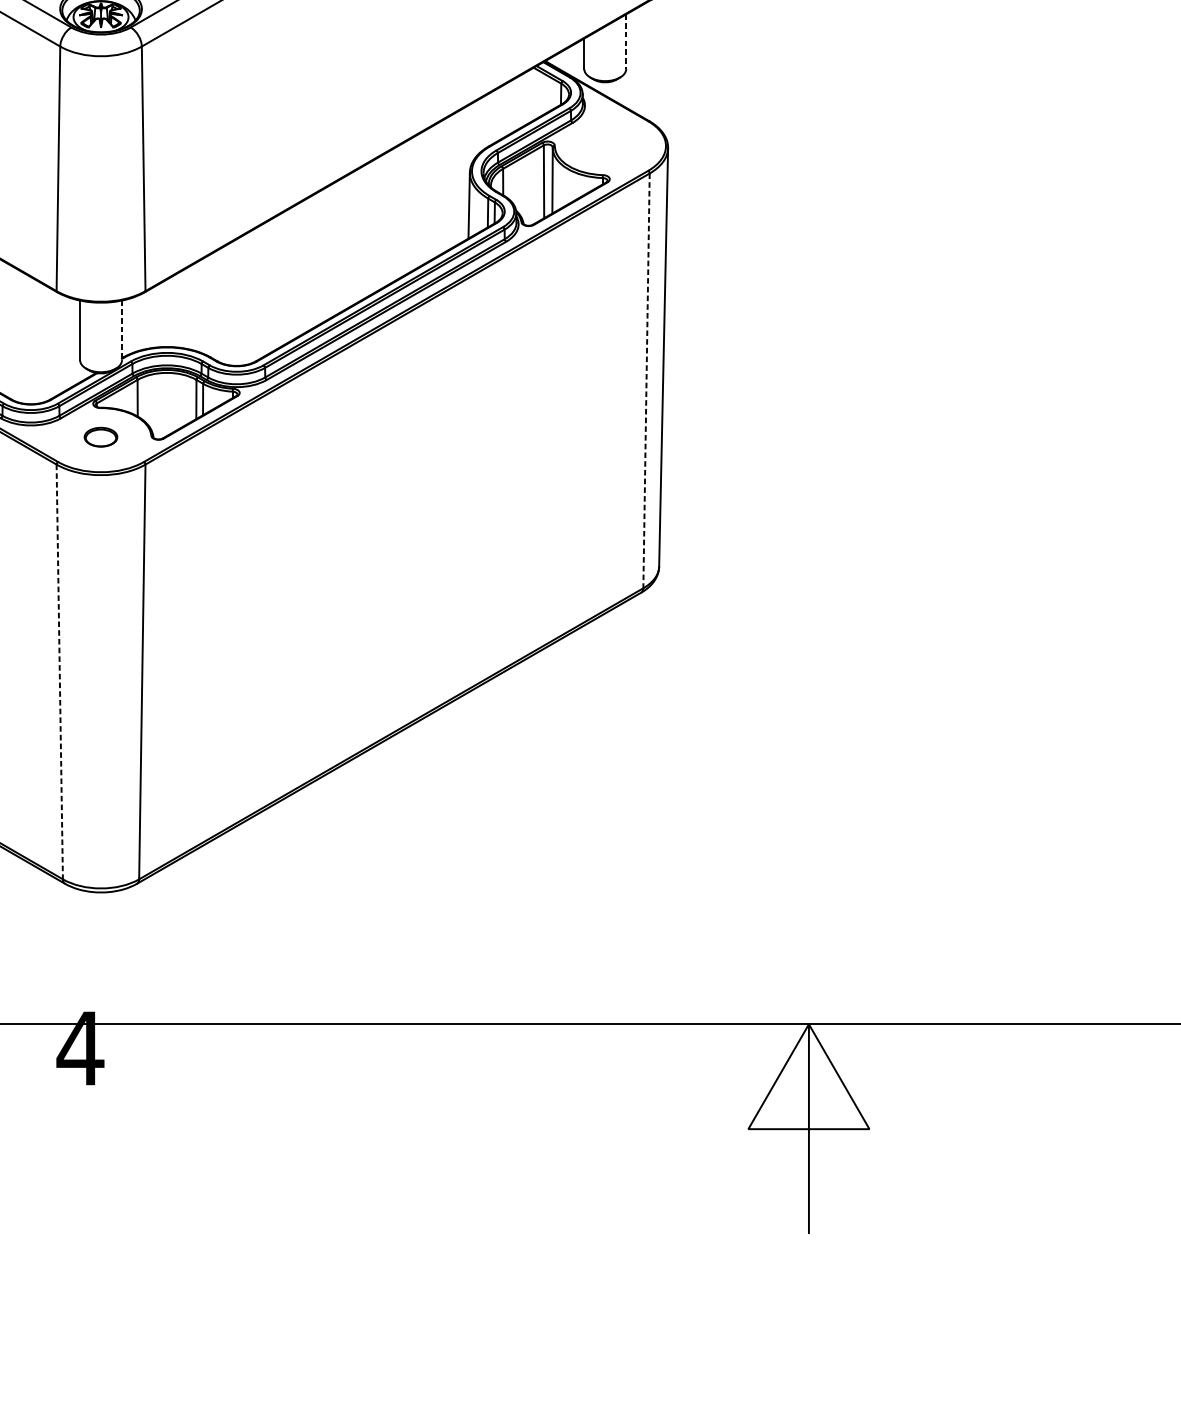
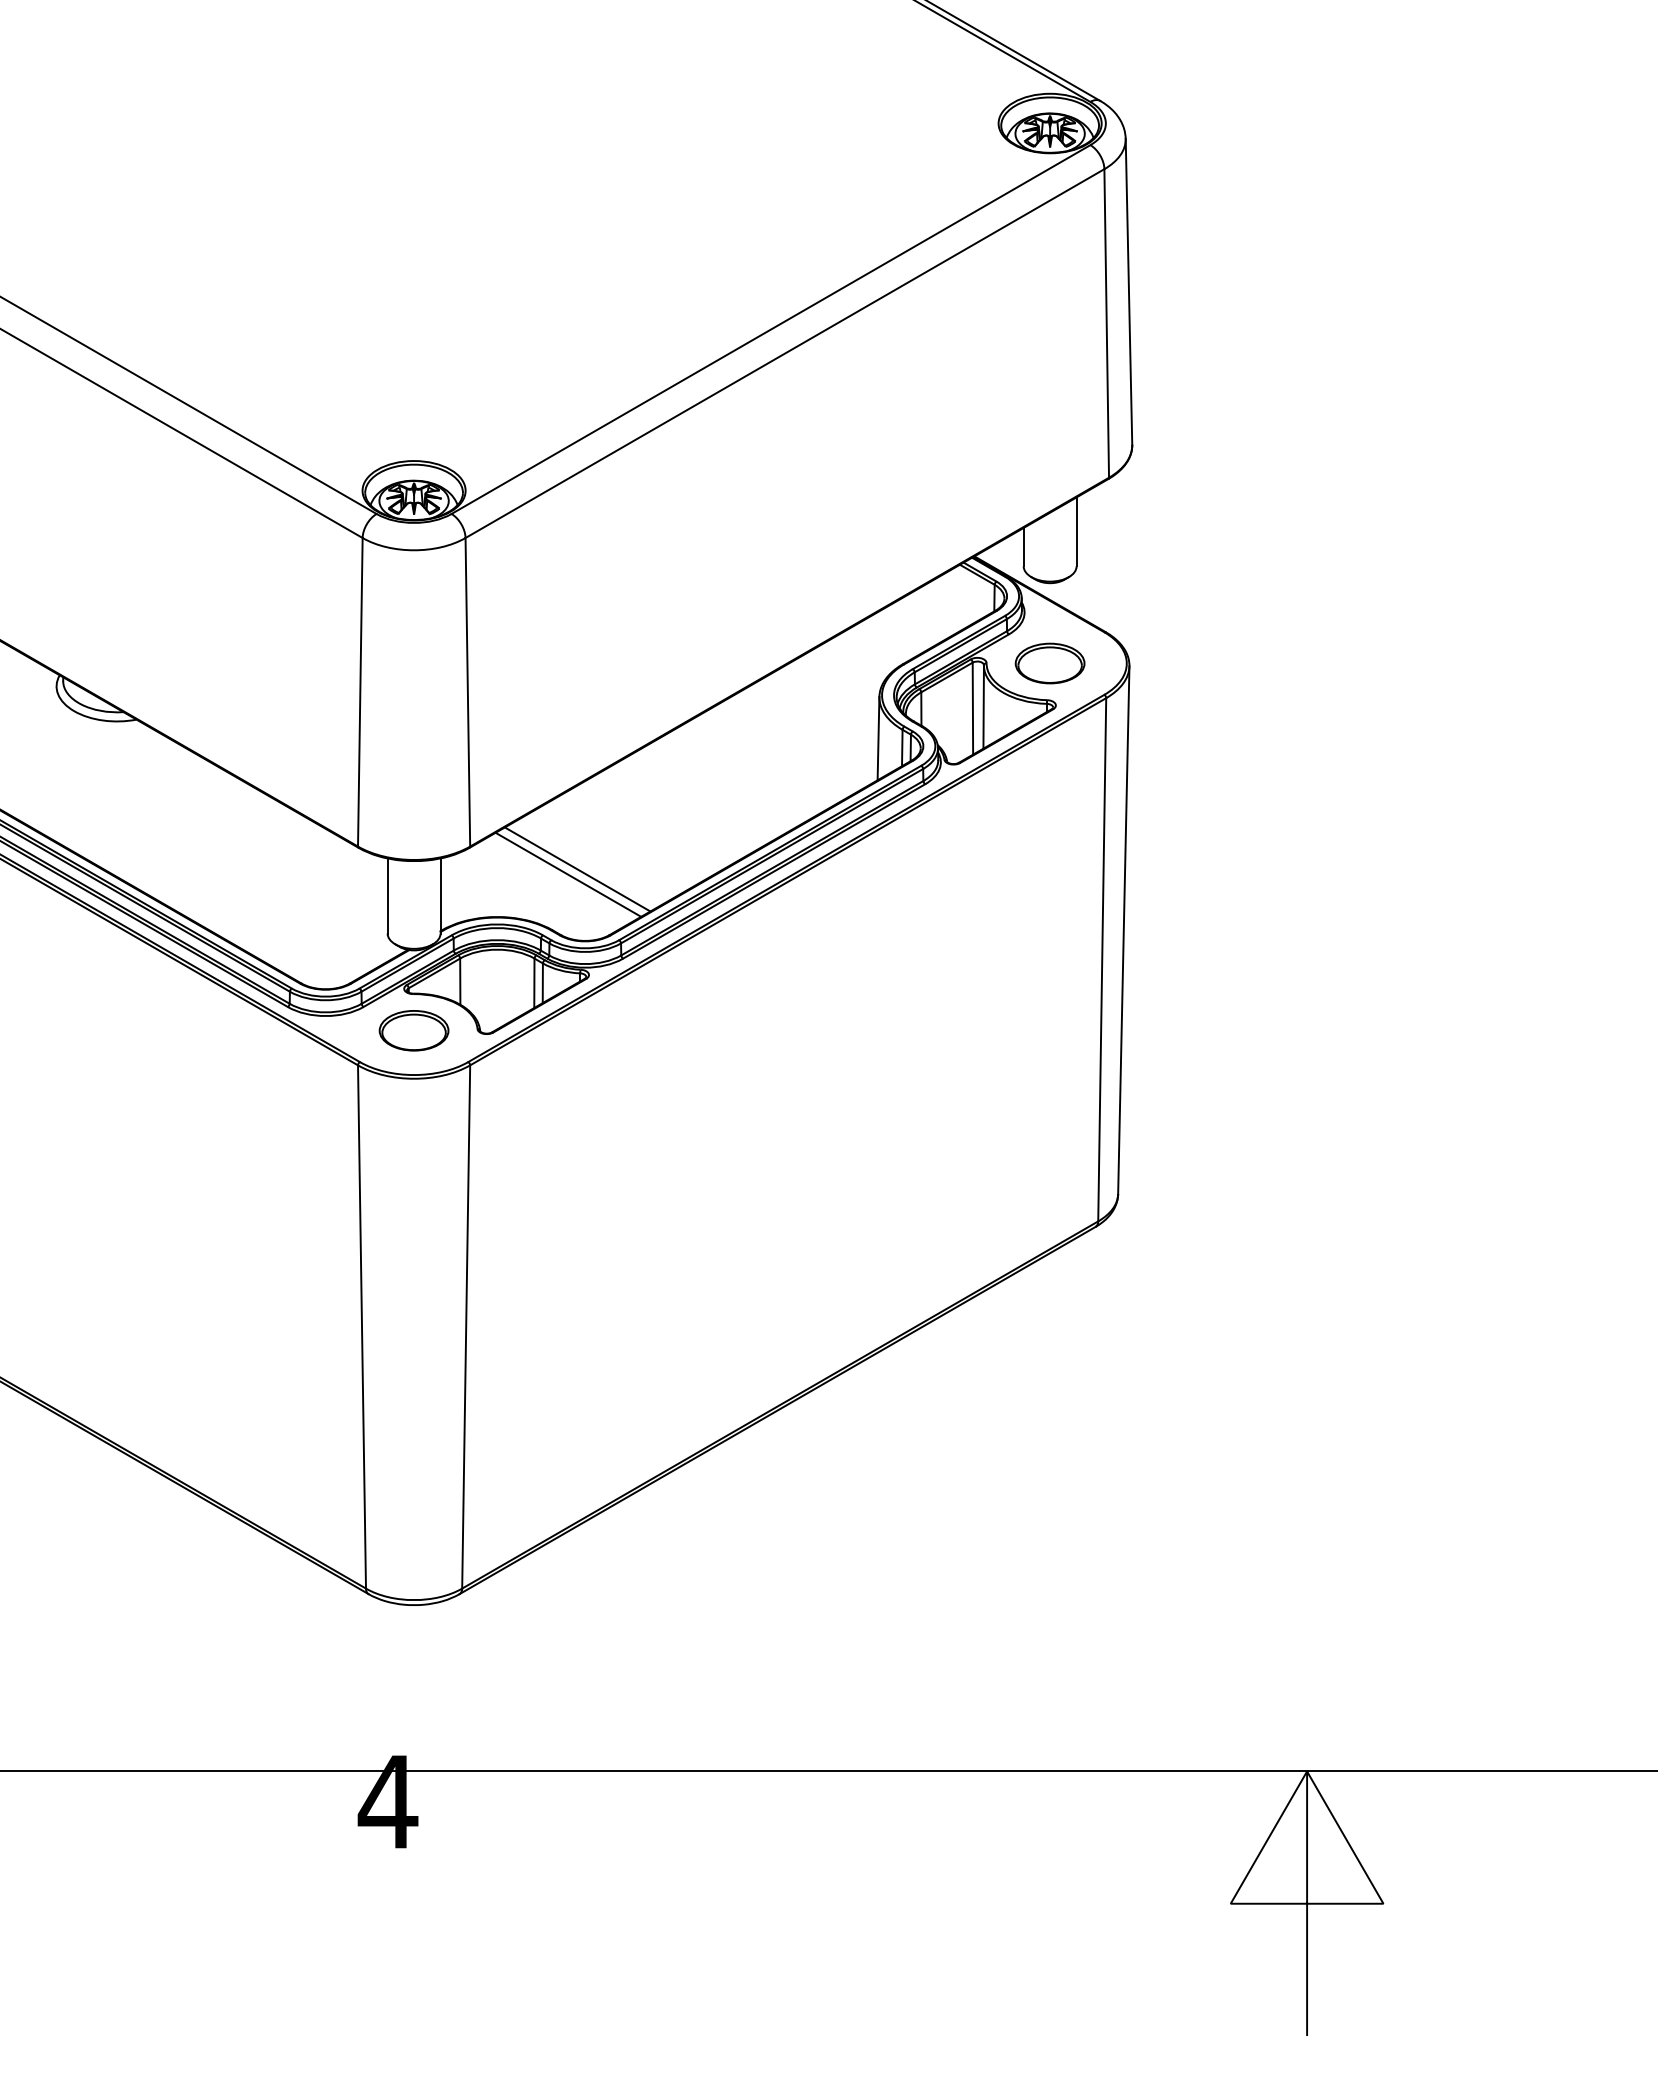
line: (626, 42) -> (1076, 532), dashed -> solid
part: (604, 146) -> (1049, 663), added
line: (230, 309) -> (577, 869), added
line: (223, 313) -> (568, 874), added
line: (121, 330) -> (440, 896), dashed -> solid
line: (646, 380) -> (1102, 959), dashed -> solid
part: (100, 436) -> (413, 1030), size x1.67
line: (60, 671) -> (362, 1326), dashed -> solid

